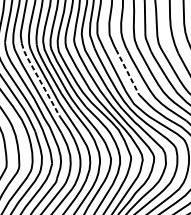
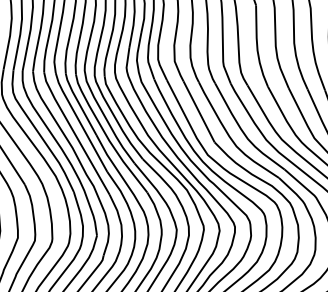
line: (127, 72) -> (199, 112), dashed -> solid
line: (39, 79) -> (79, 121), dashed -> solid

